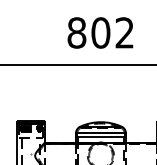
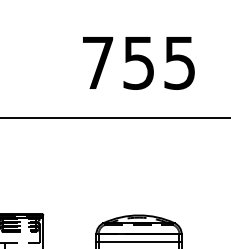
text: (100, 32) -> (138, 62), 802 -> 755

